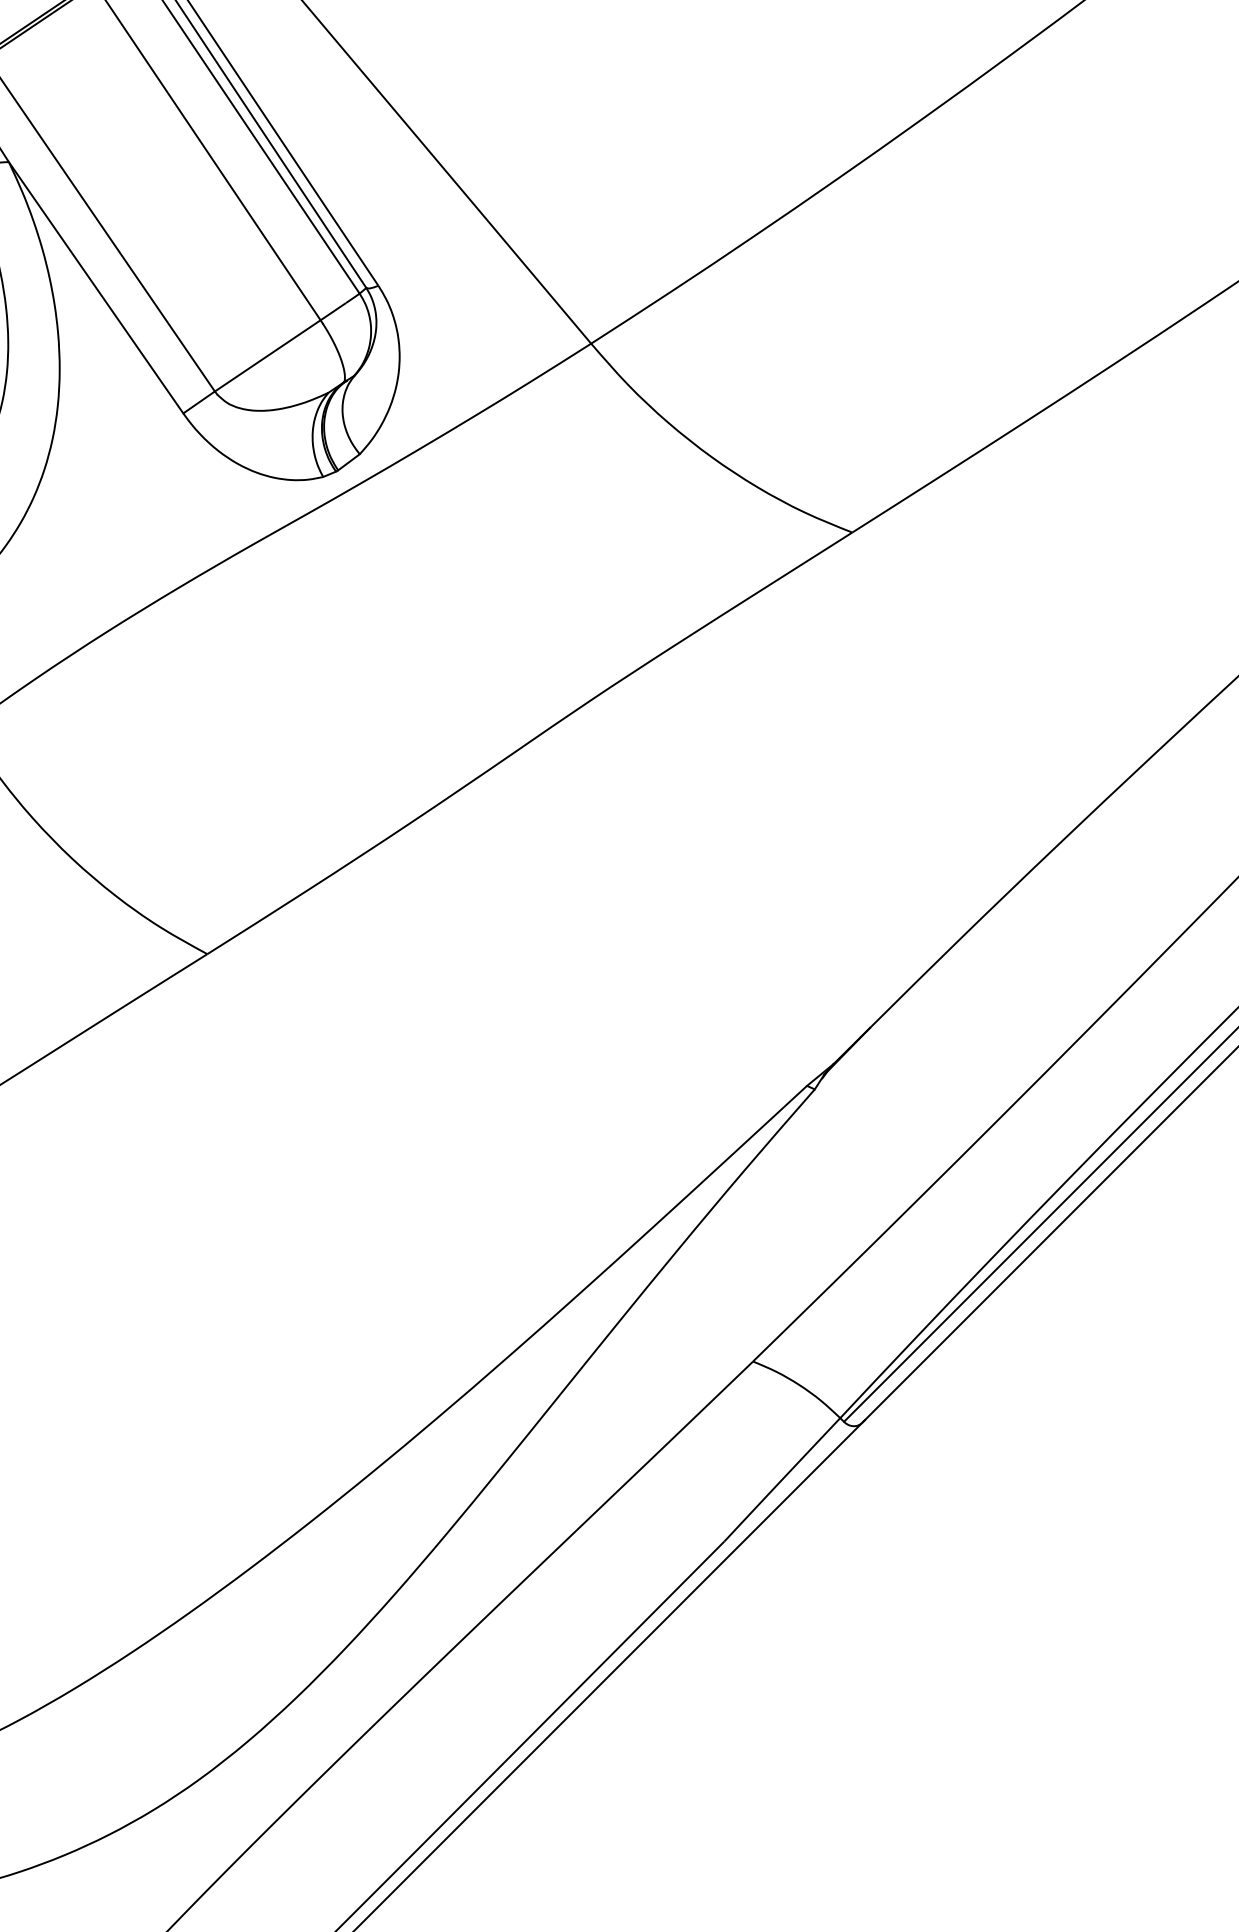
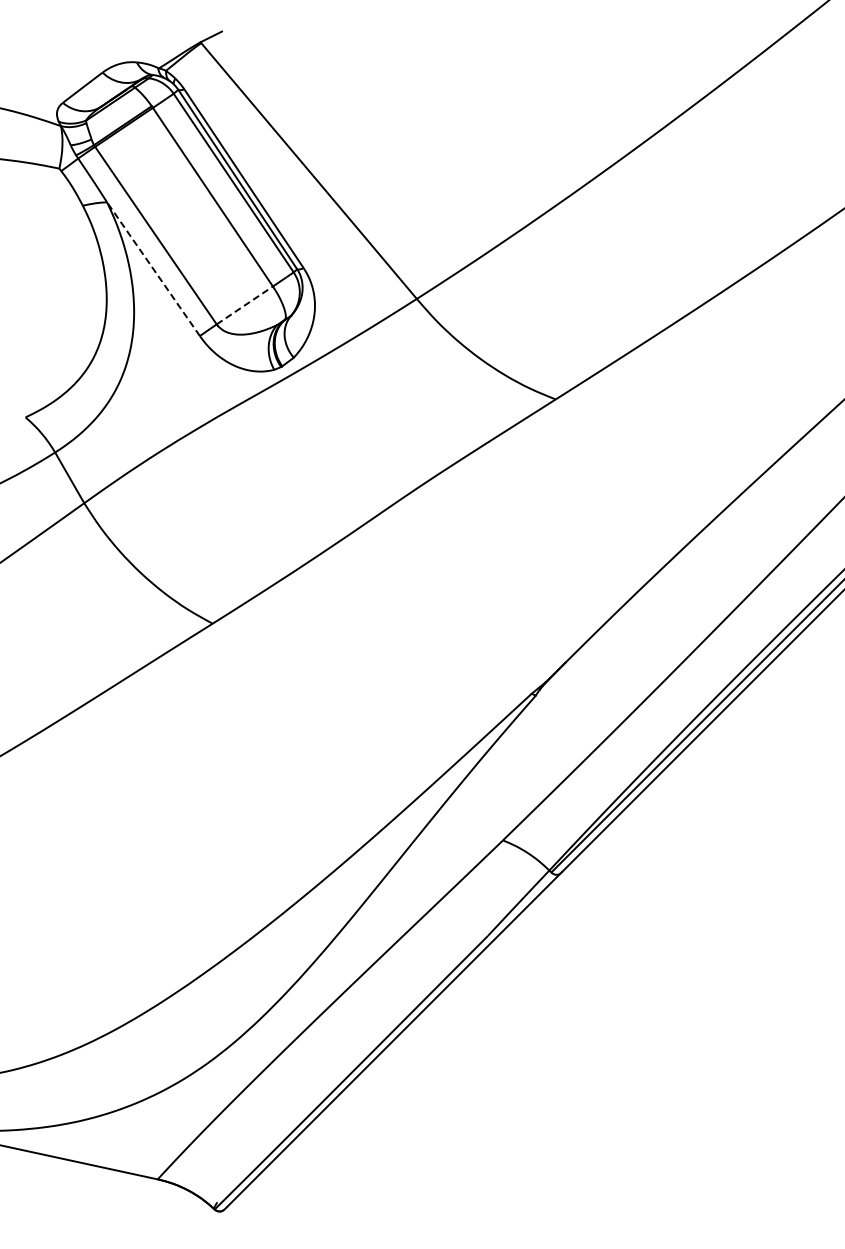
line: (96, 286) -> (153, 268), solid -> dashed
line: (267, 355) -> (244, 305), solid -> dashed

